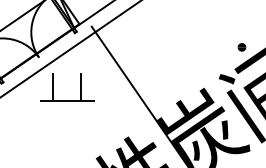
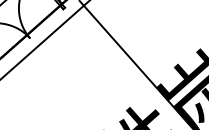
part: (80, 87) -> (75, 63), removed

